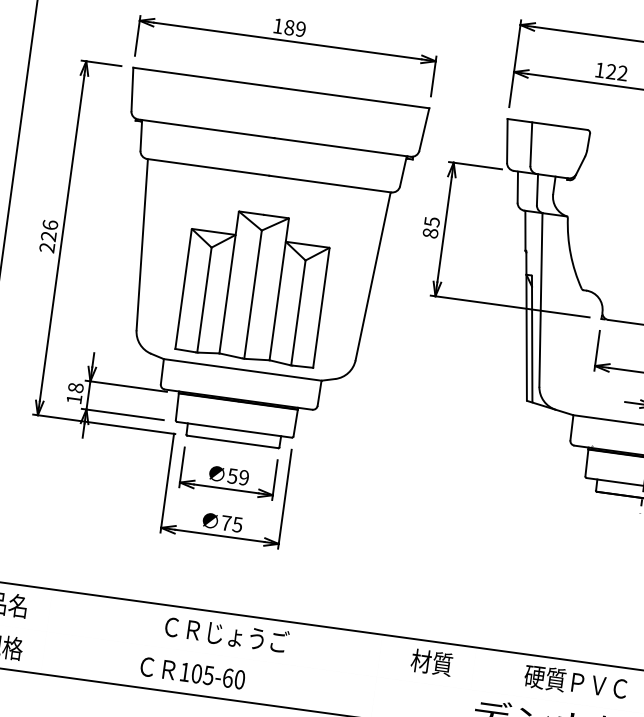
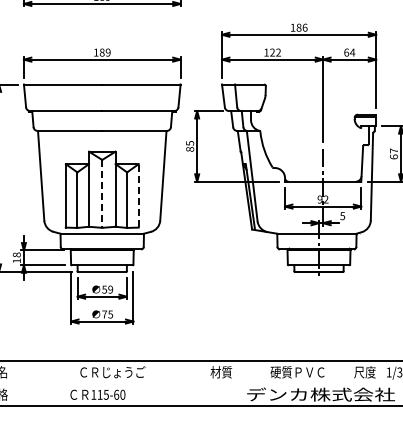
line: (253, 293) -> (102, 193), solid -> dashed
line: (320, 308) -> (138, 196), solid -> dashed
text: (195, 673) -> (99, 394), 105-60 -> 115-60

